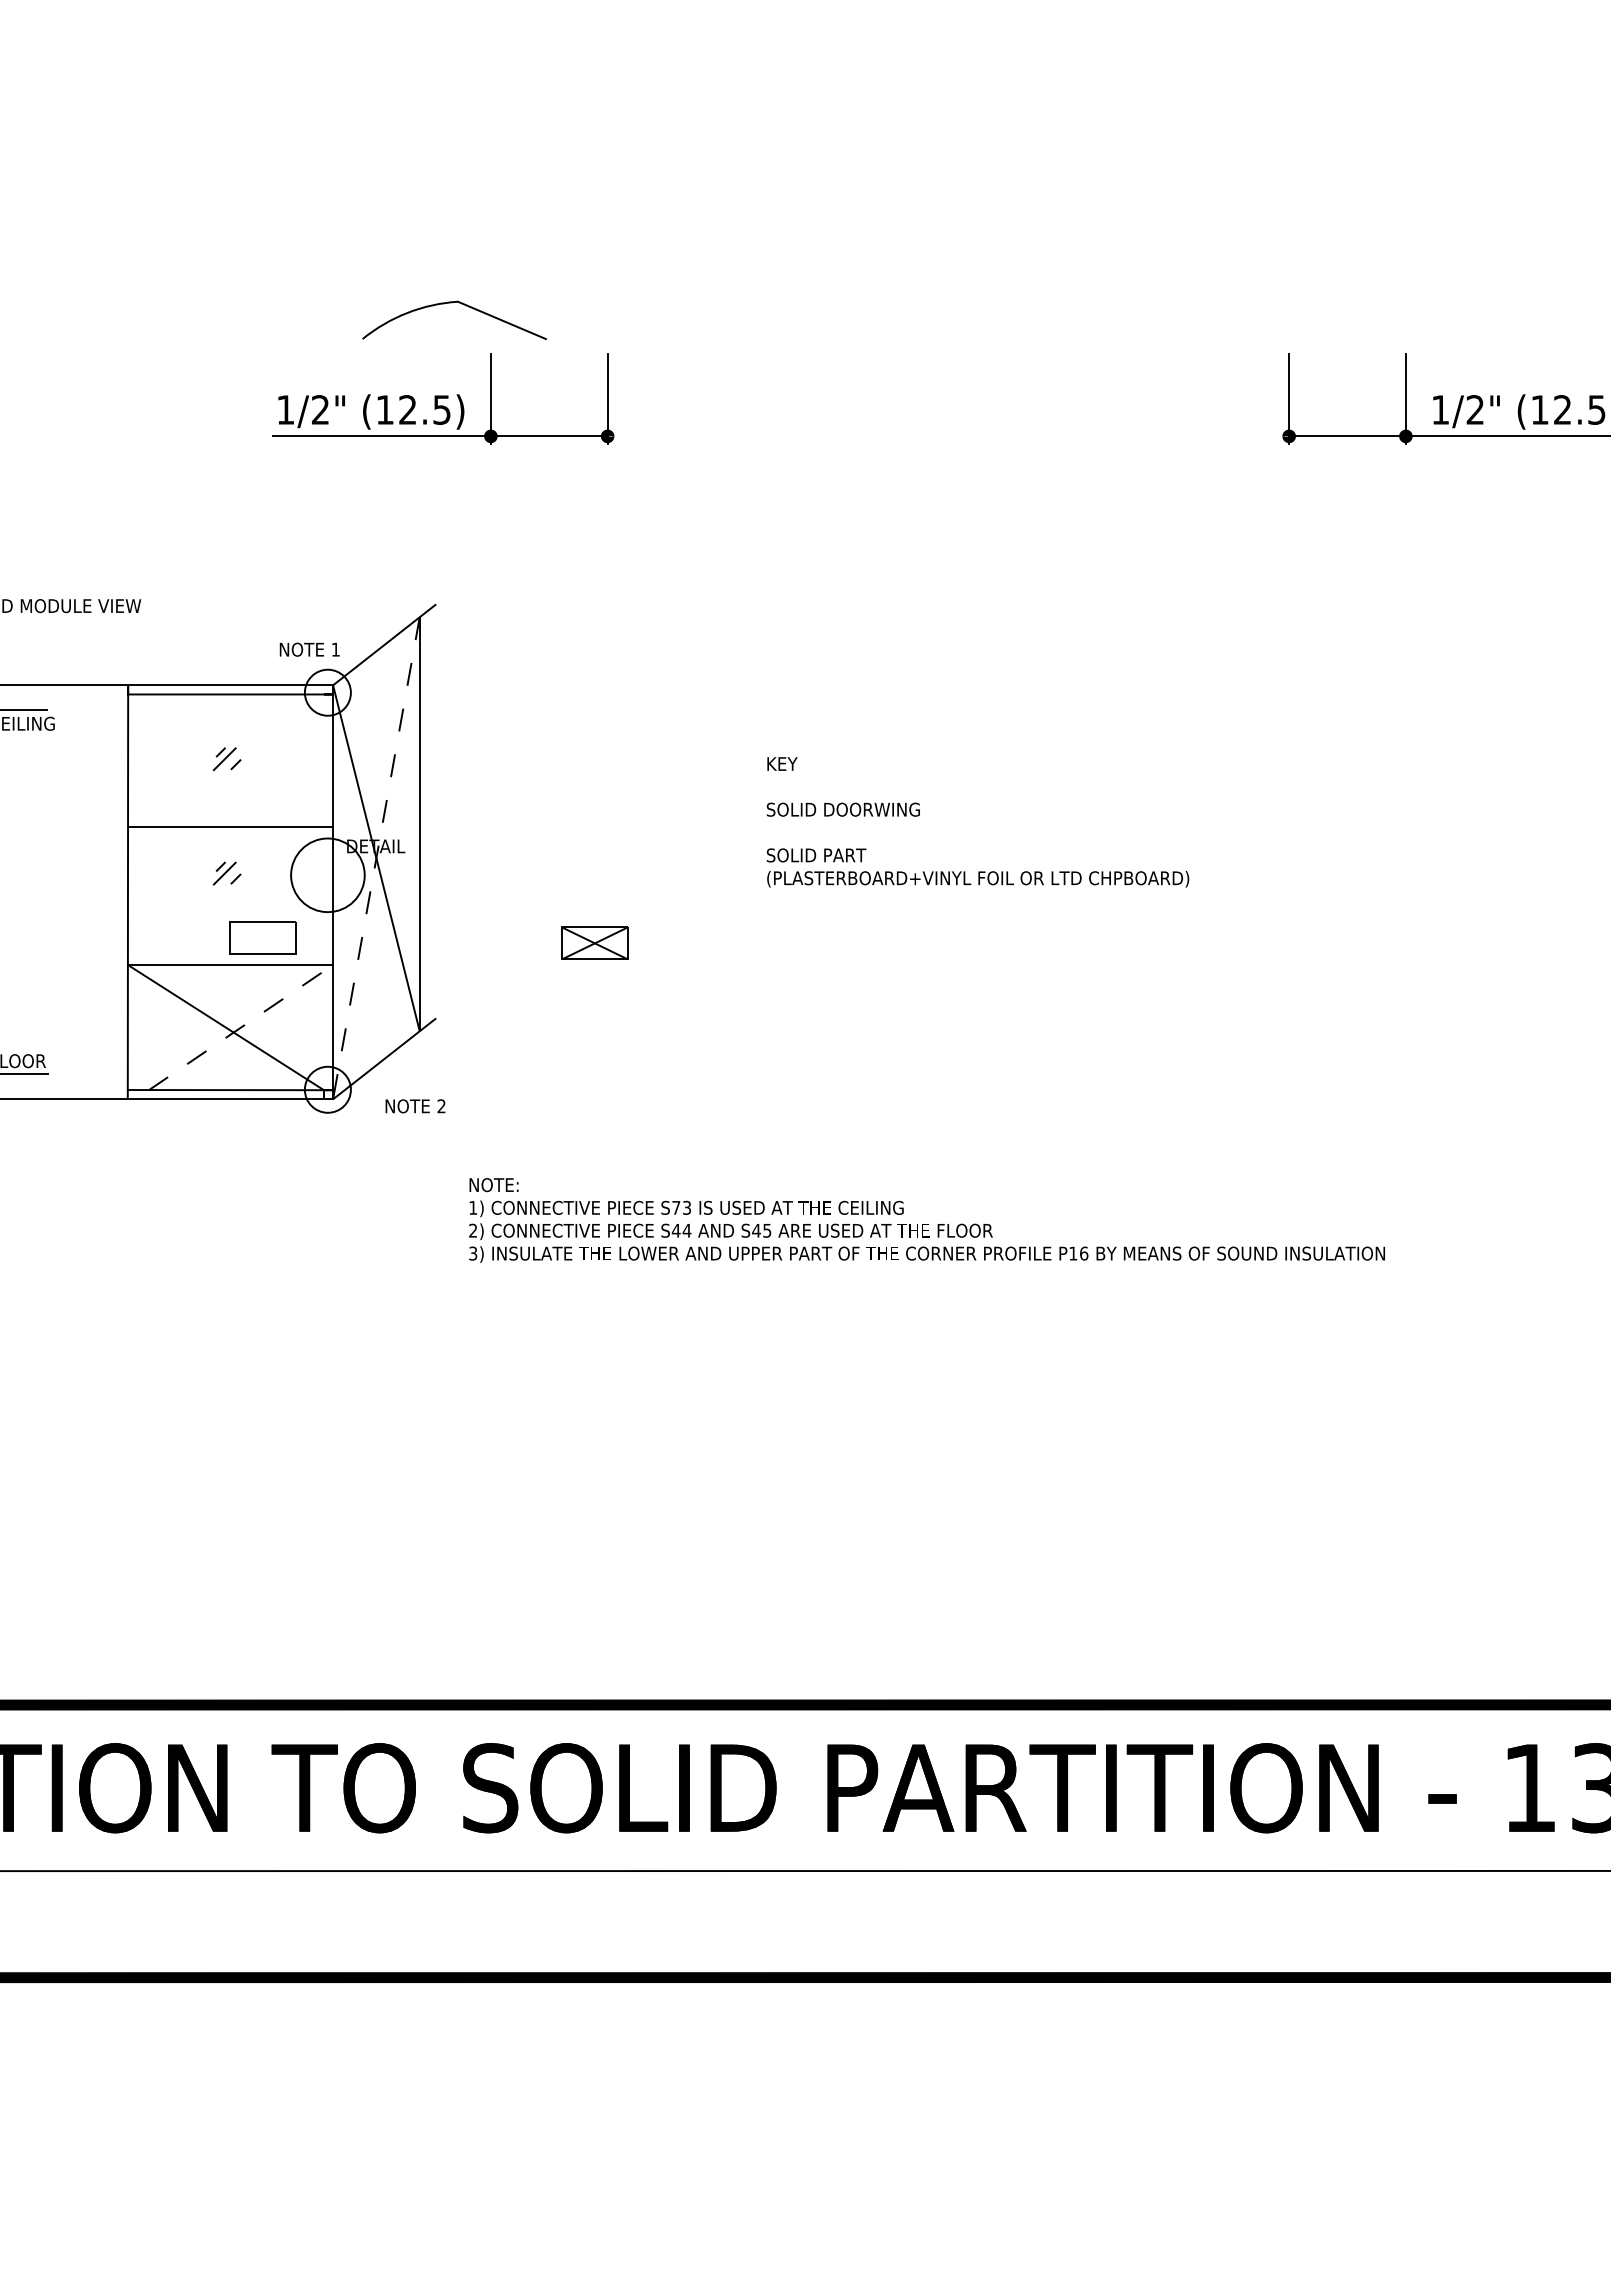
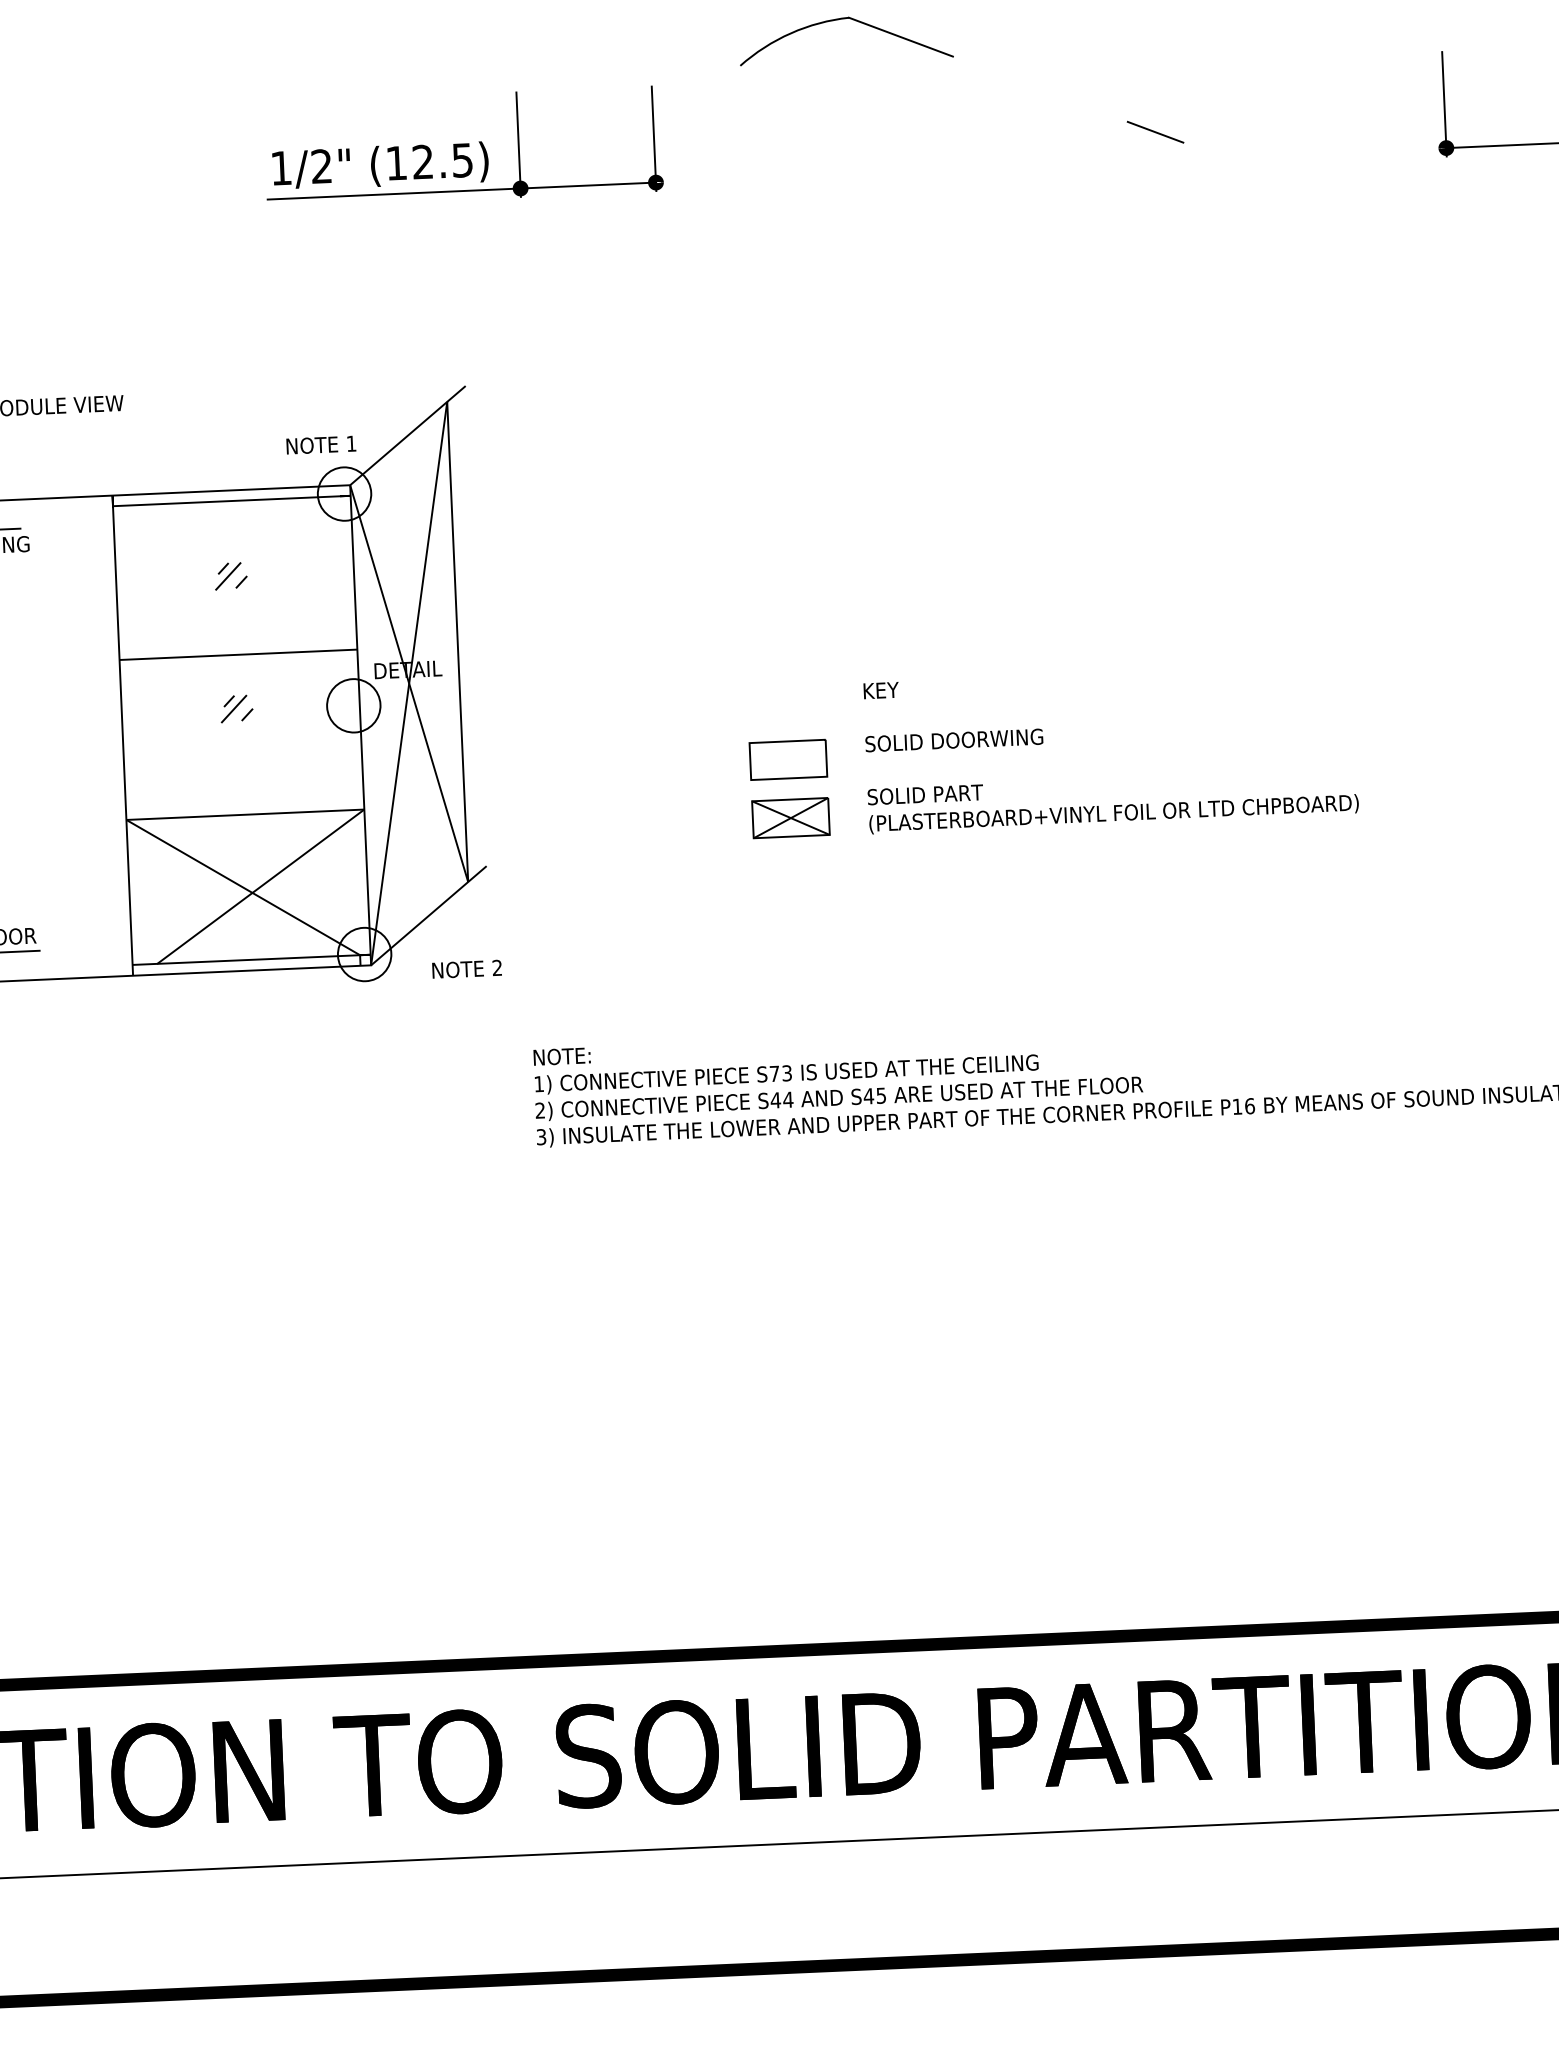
part: (452, 303) -> (842, 20), moved
line: (1039, 411) -> (1155, 131), added
text: (977, 822) -> (1110, 748), moved
line: (376, 858) -> (409, 683), dashed -> solid
circle: (327, 875) -> (353, 706), size x0.62
part: (262, 937) -> (787, 759), moved
part: (594, 942) -> (790, 817), moved
line: (241, 1027) -> (261, 886), dashed -> solid

